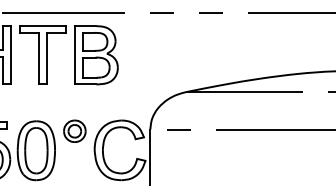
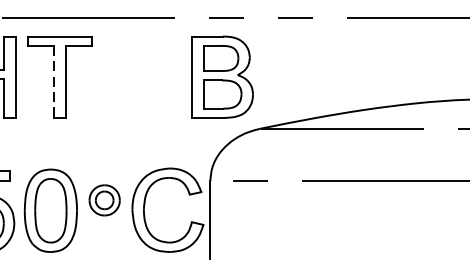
part: (96, 55) -> (223, 77), moved
line: (38, 58) -> (53, 81), solid -> dashed
part: (74, 130) -> (104, 199), moved

